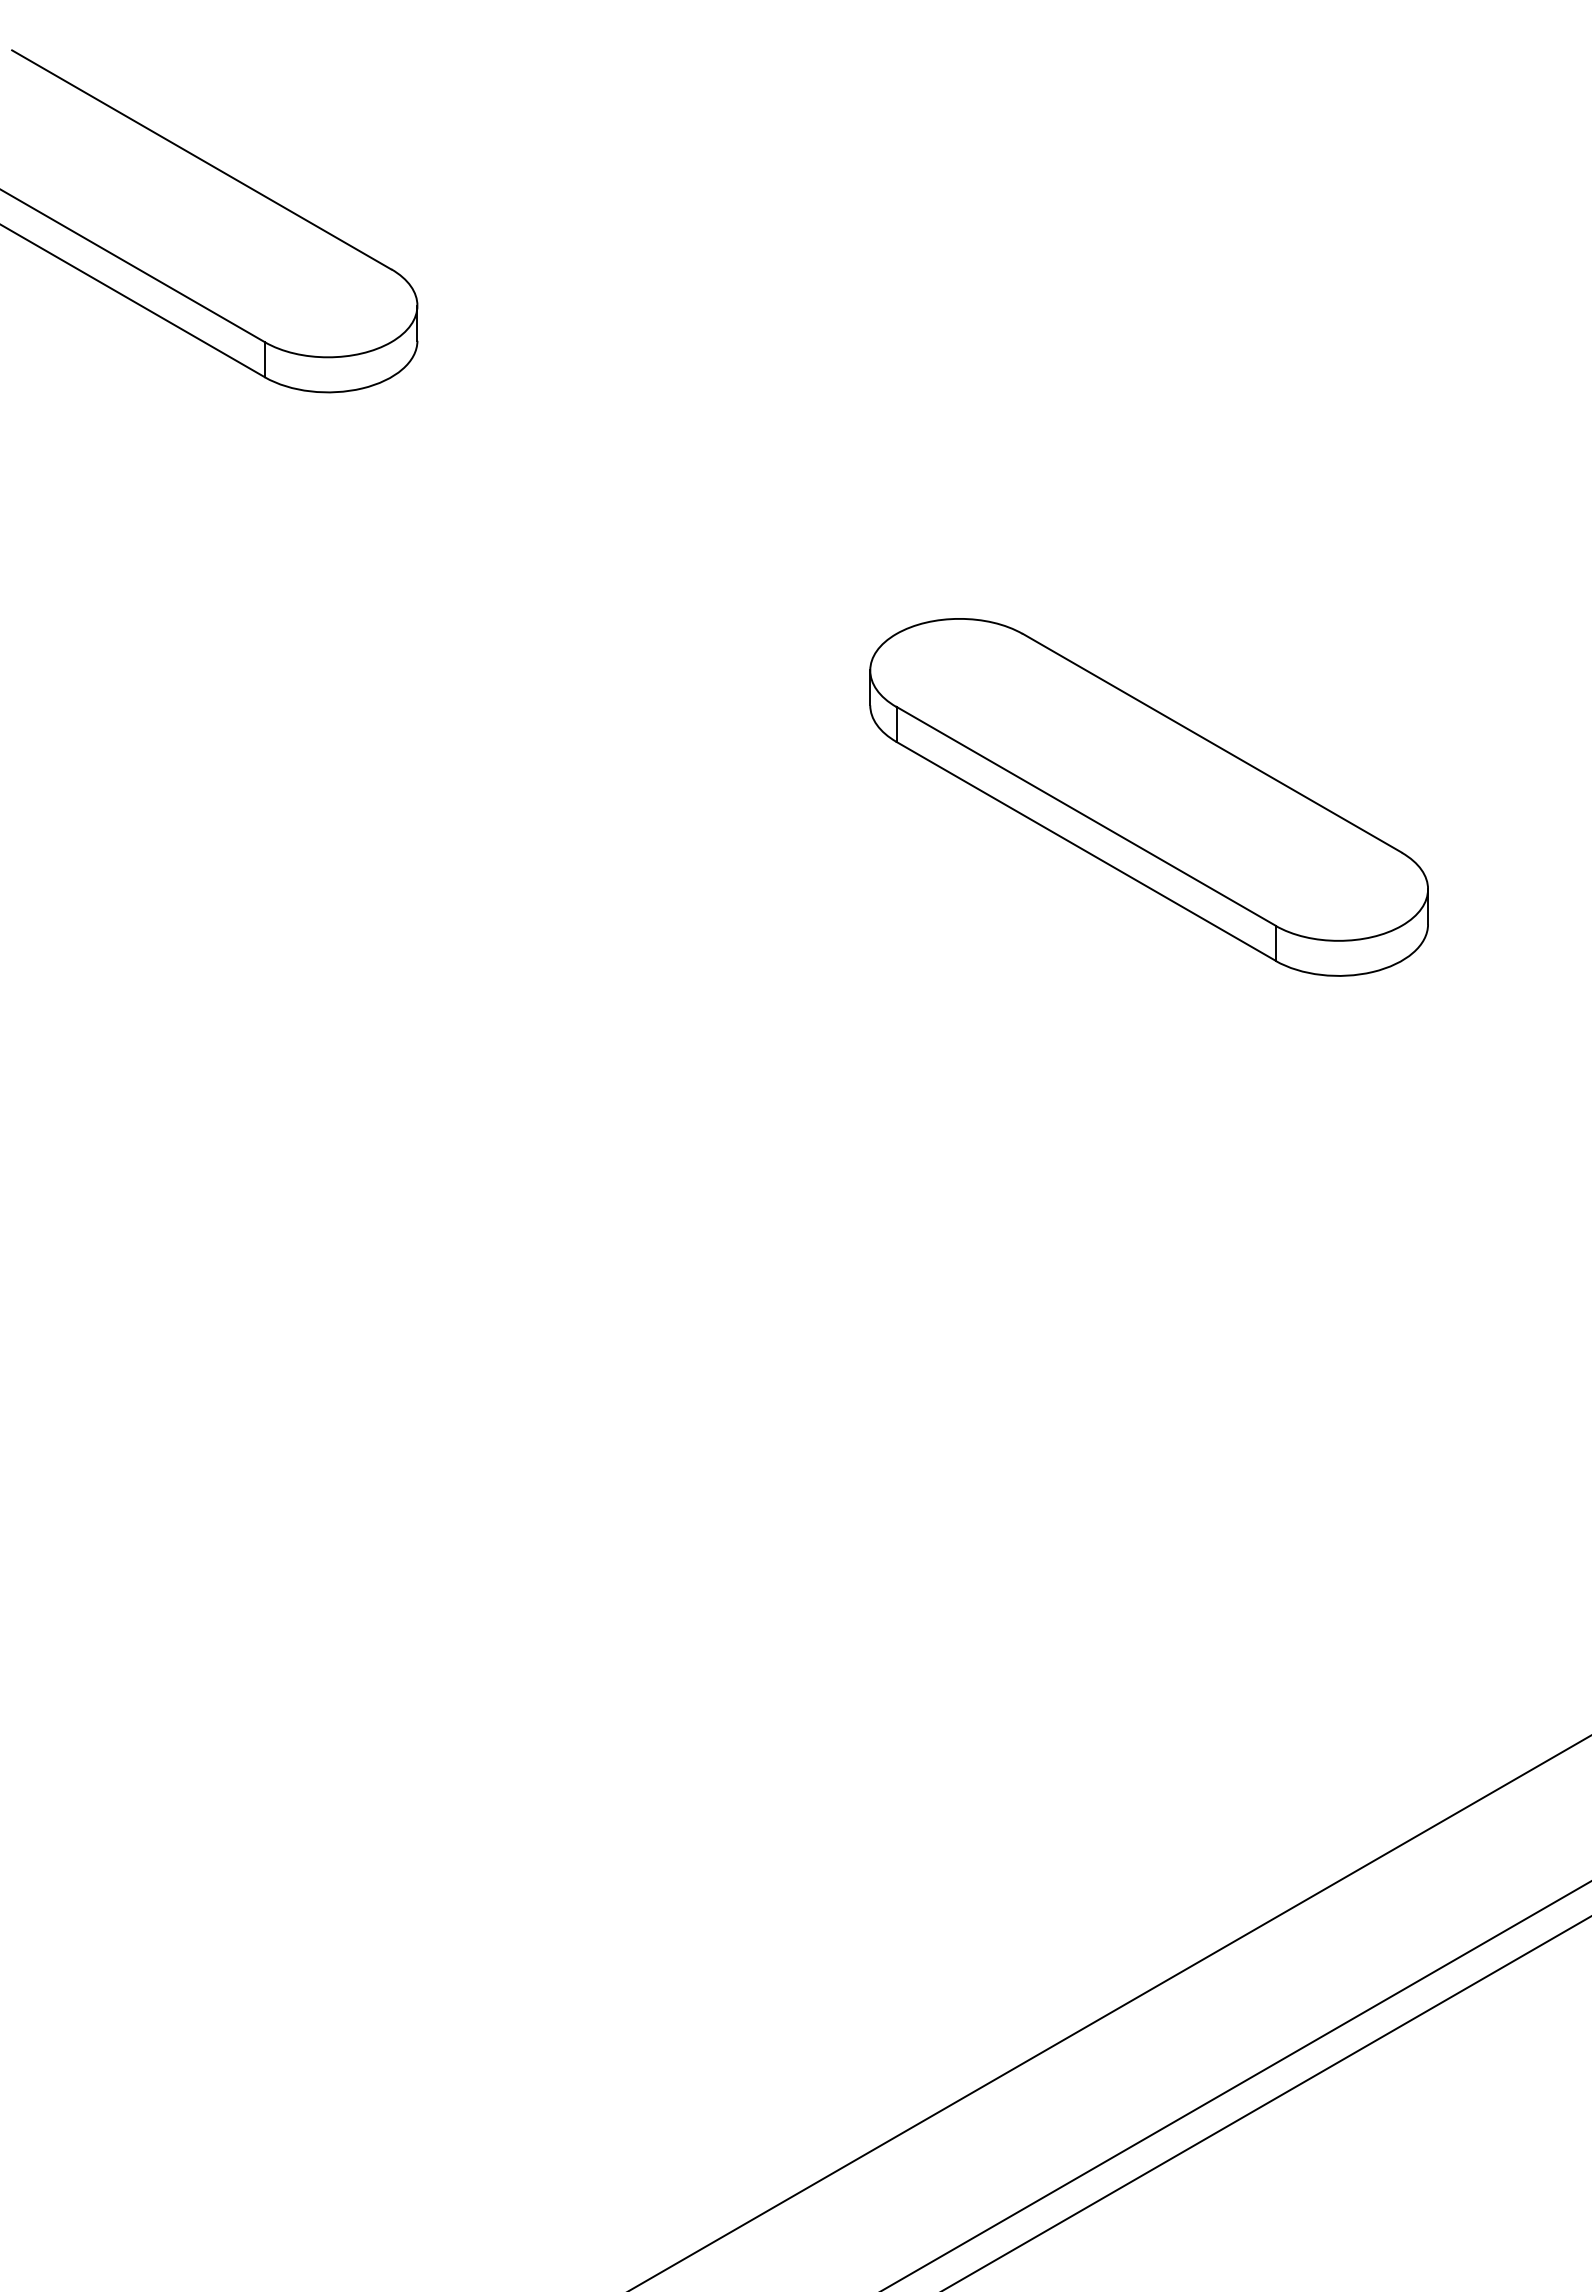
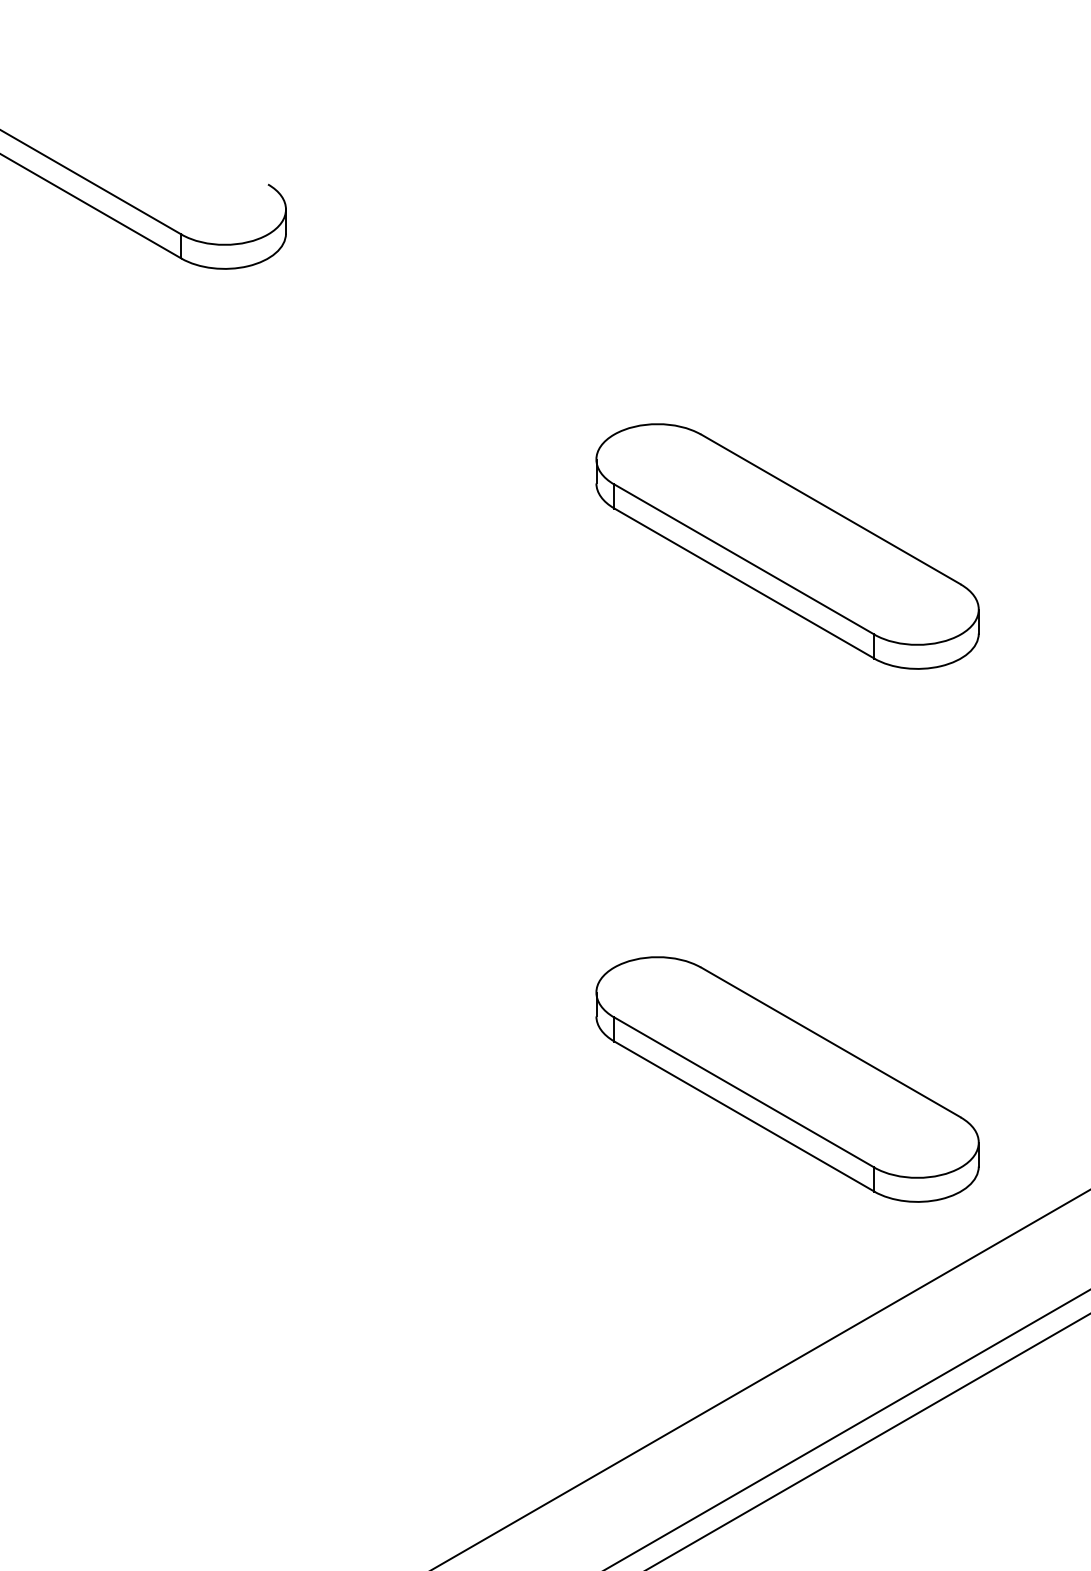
line: (200, 159) -> (137, 109), removed
part: (1149, 1574) -> (787, 1079), added

